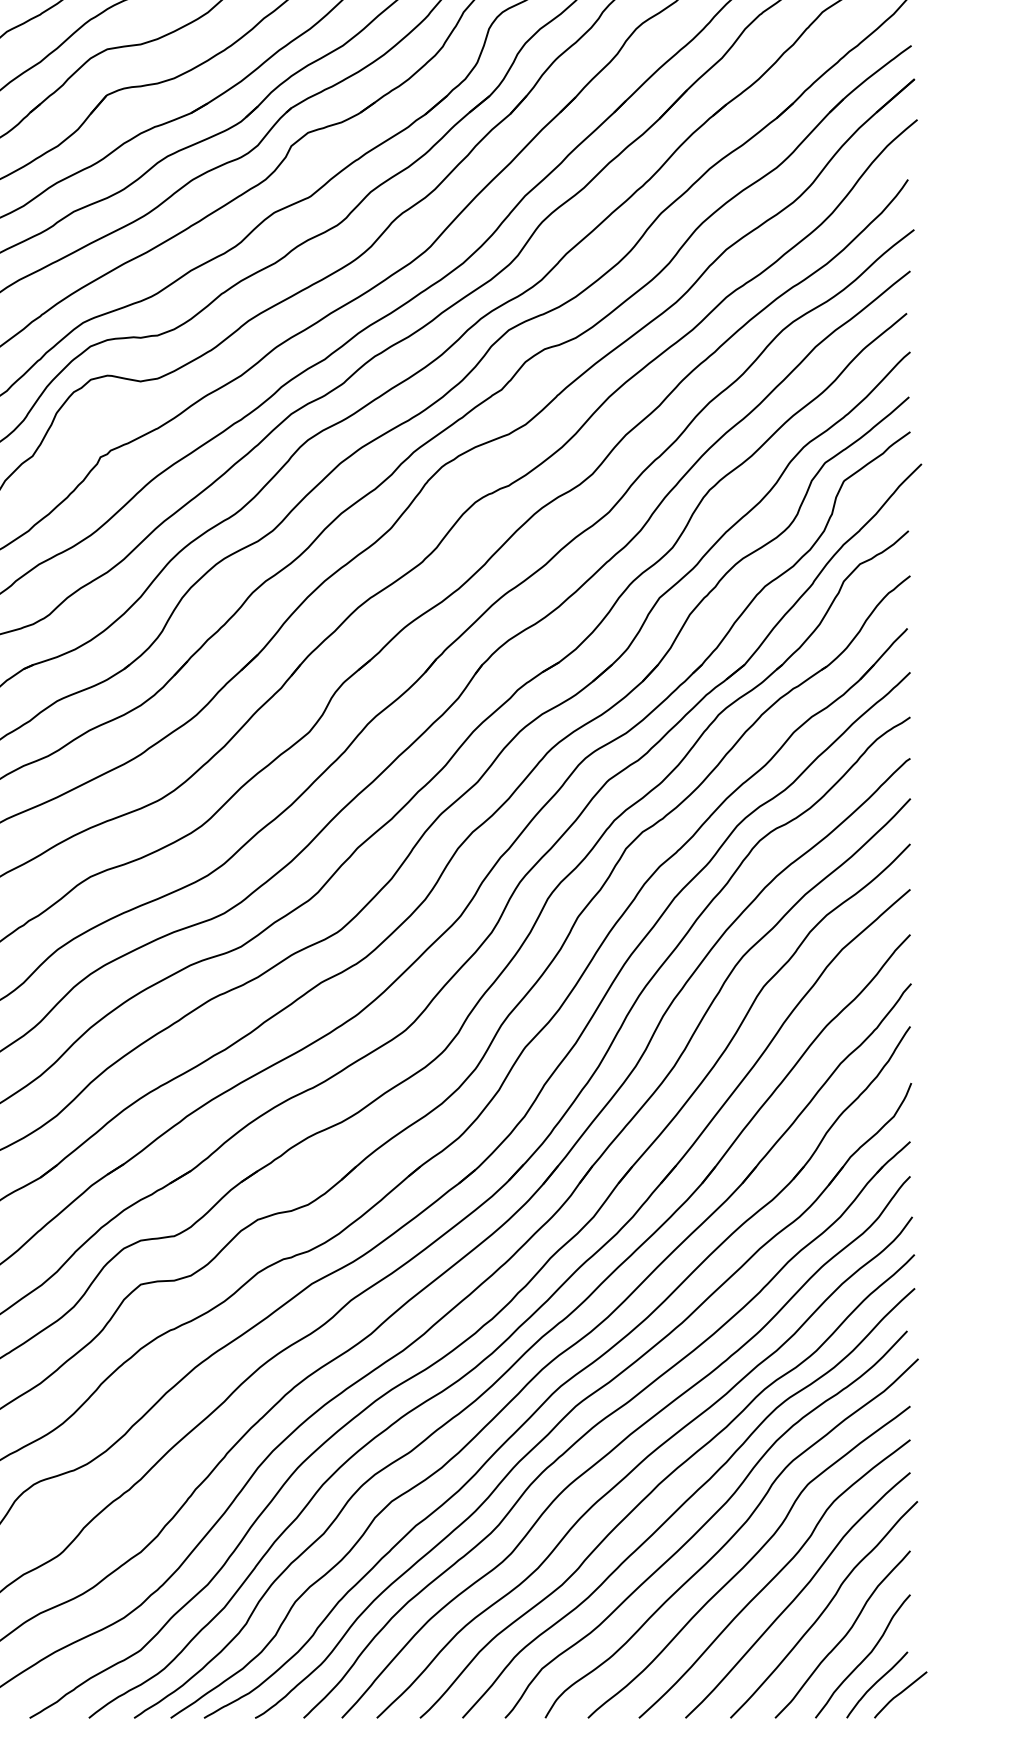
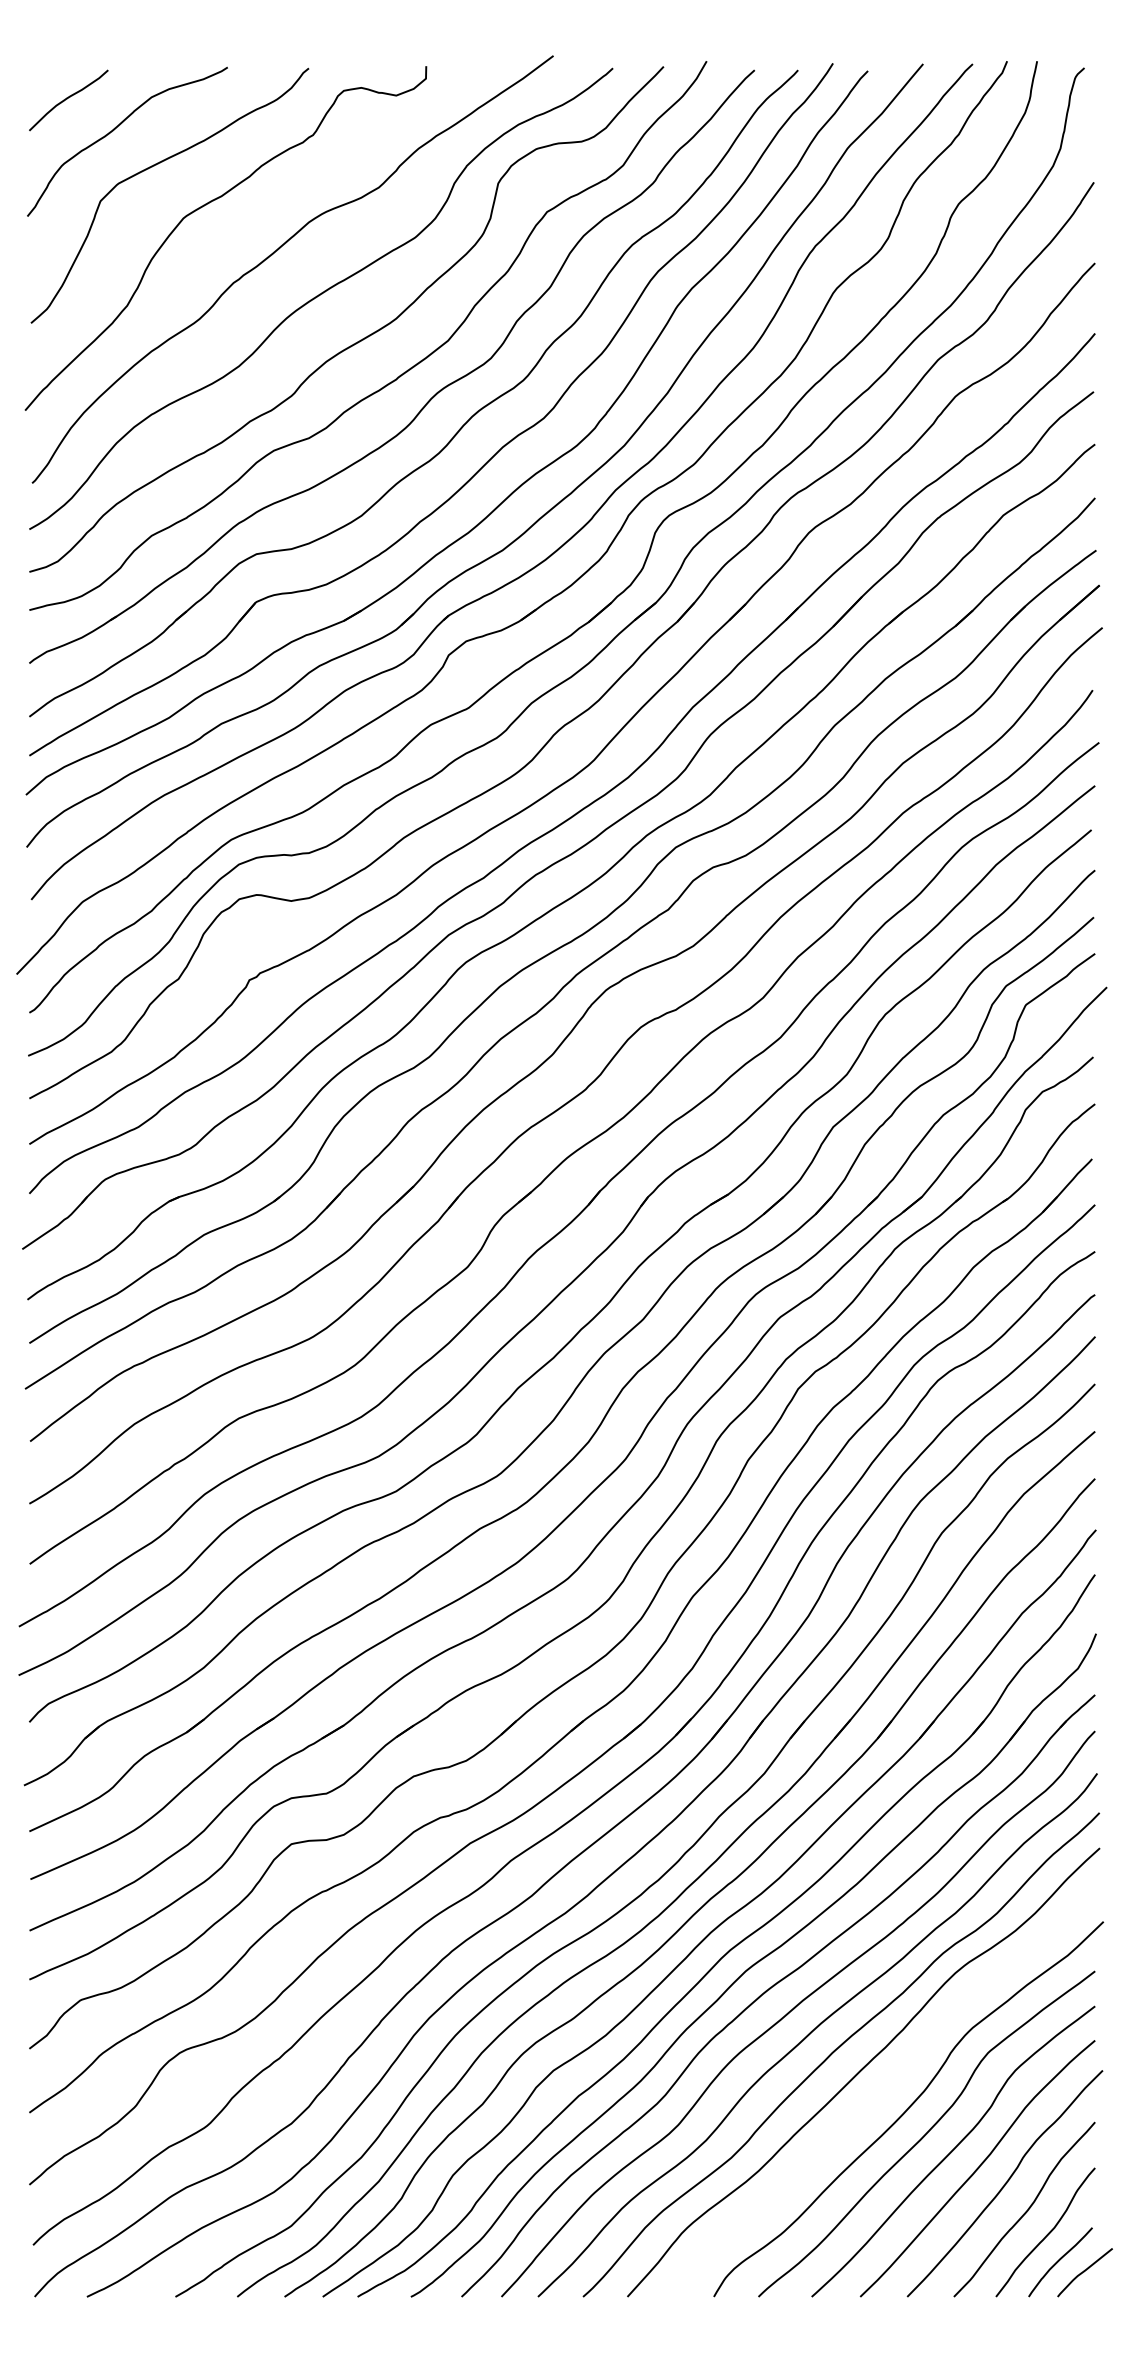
curve: (705, 1524) -> (881, 2094), removed

